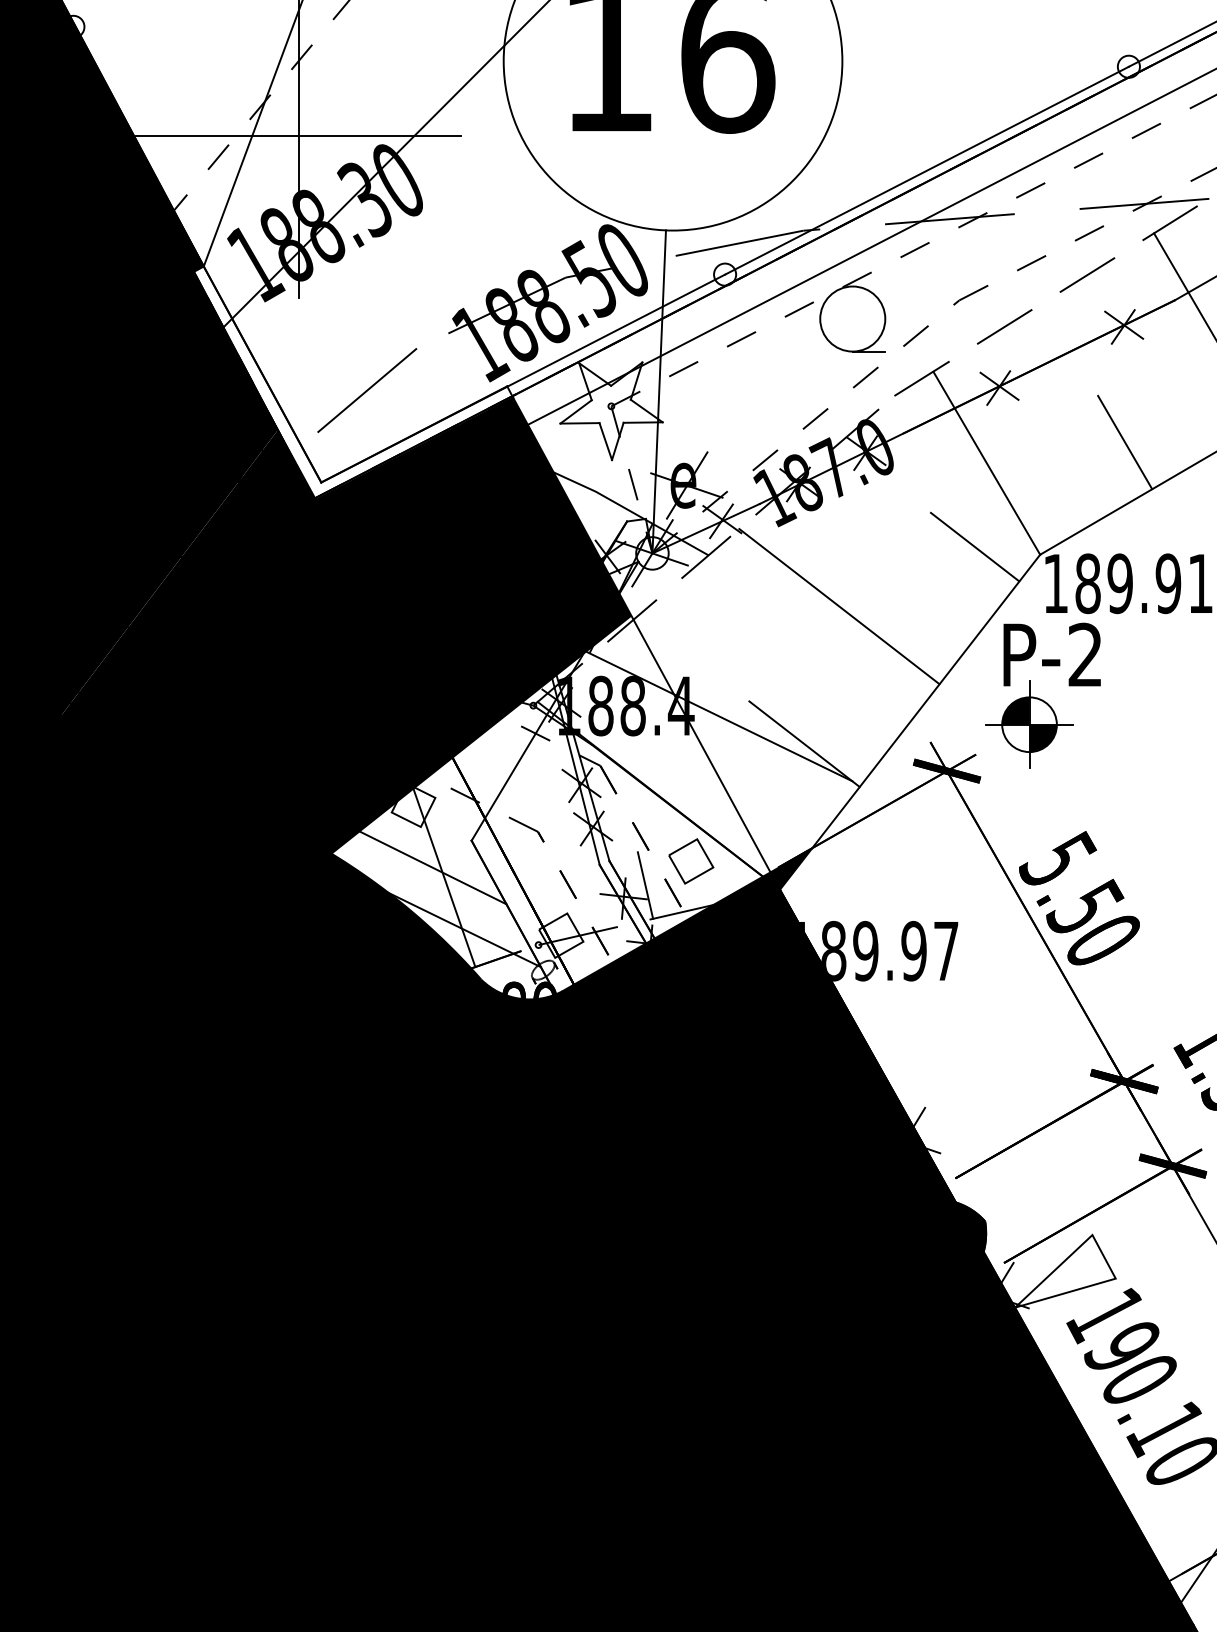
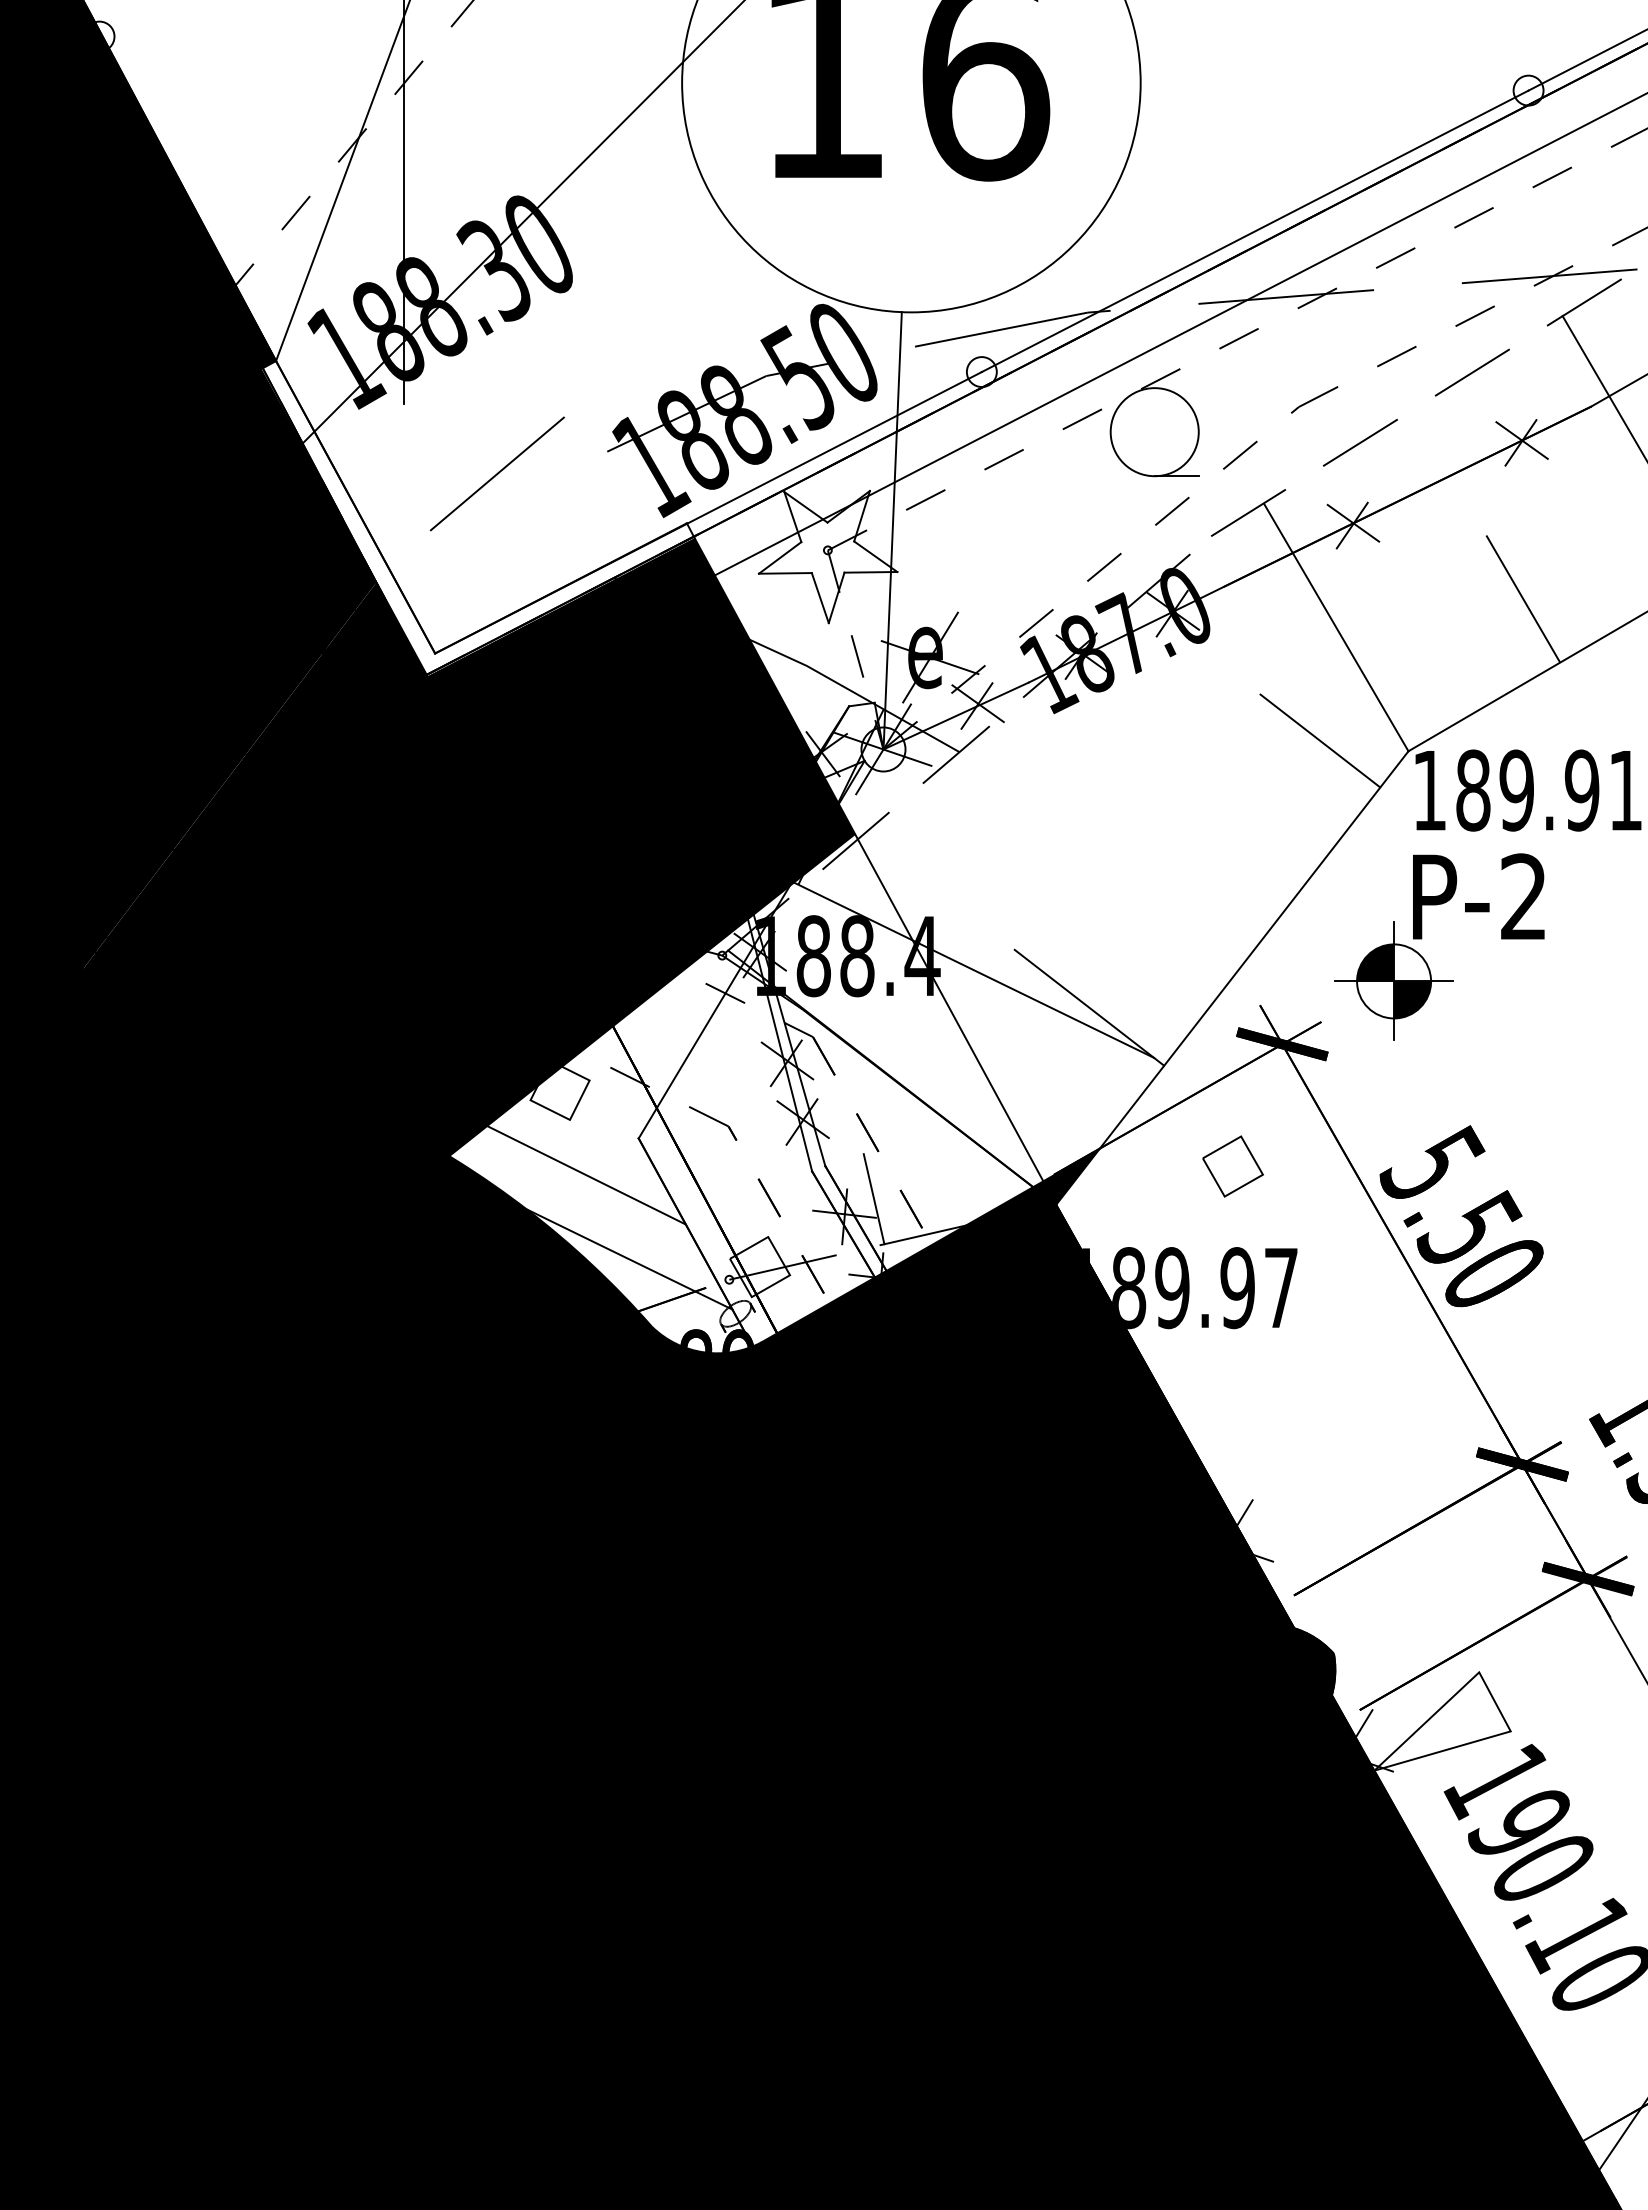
line: (298, 135) -> (404, 183), removed
line: (366, 390) -> (496, 473), moved
line: (839, 606) -> (1136, 821), removed
text: (1052, 654) -> (1478, 896), moved
part: (690, 861) -> (1232, 1166), moved
line: (443, 875) -> (600, 1185), removed

